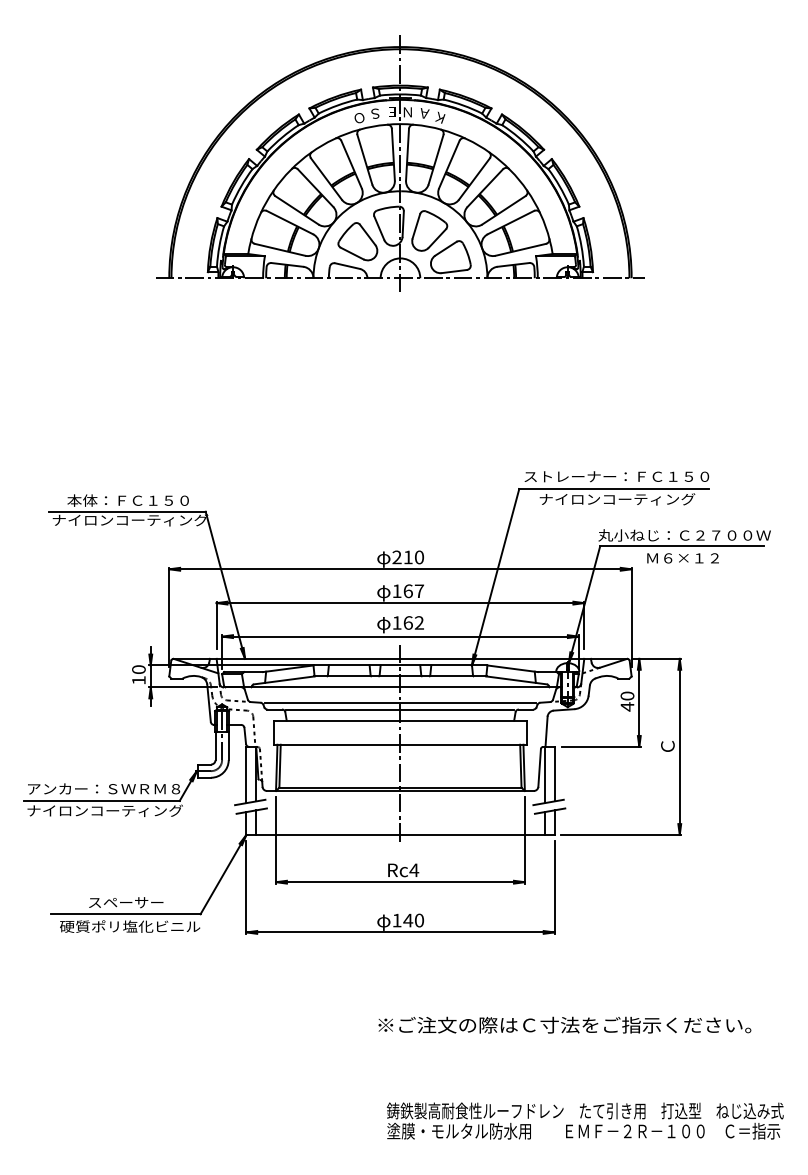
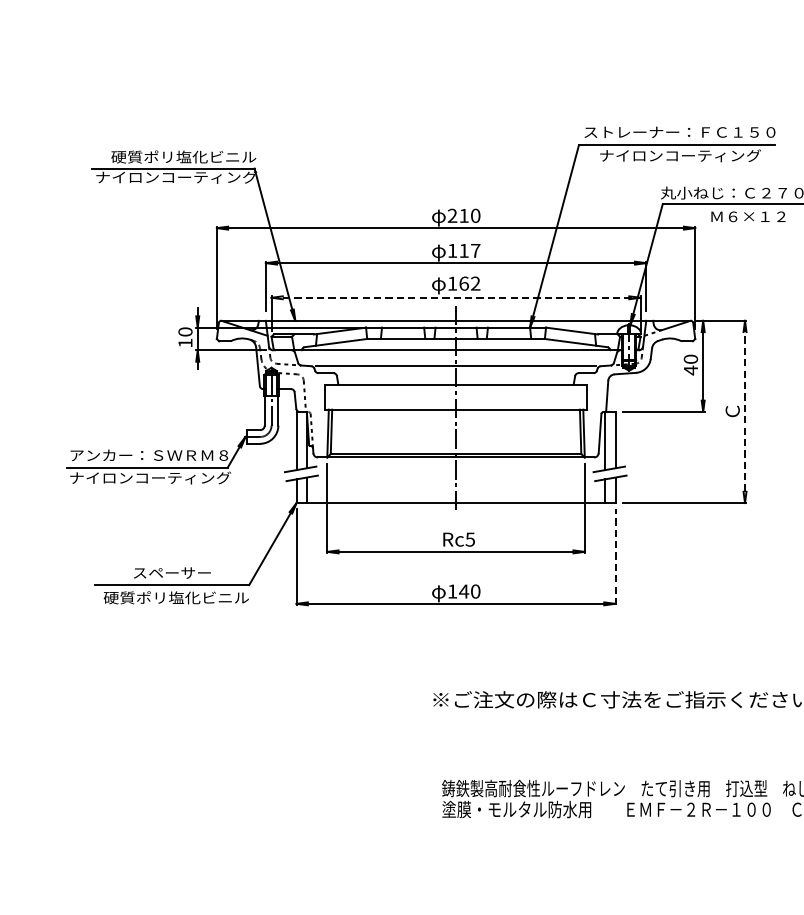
text: (137, 500) -> (183, 156), 本体：ＦＣ１５０ -> 硬質ポリ塩化ビニル
text: (407, 591) -> (463, 251), 167 -> 117
line: (400, 636) -> (456, 297), solid -> dashed
line: (400, 709) -> (456, 373), removed
line: (679, 746) -> (744, 411), solid -> dashed
text: (414, 870) -> (470, 539), Rc4 -> Rc5
line: (554, 886) -> (615, 556), solid -> dashed

